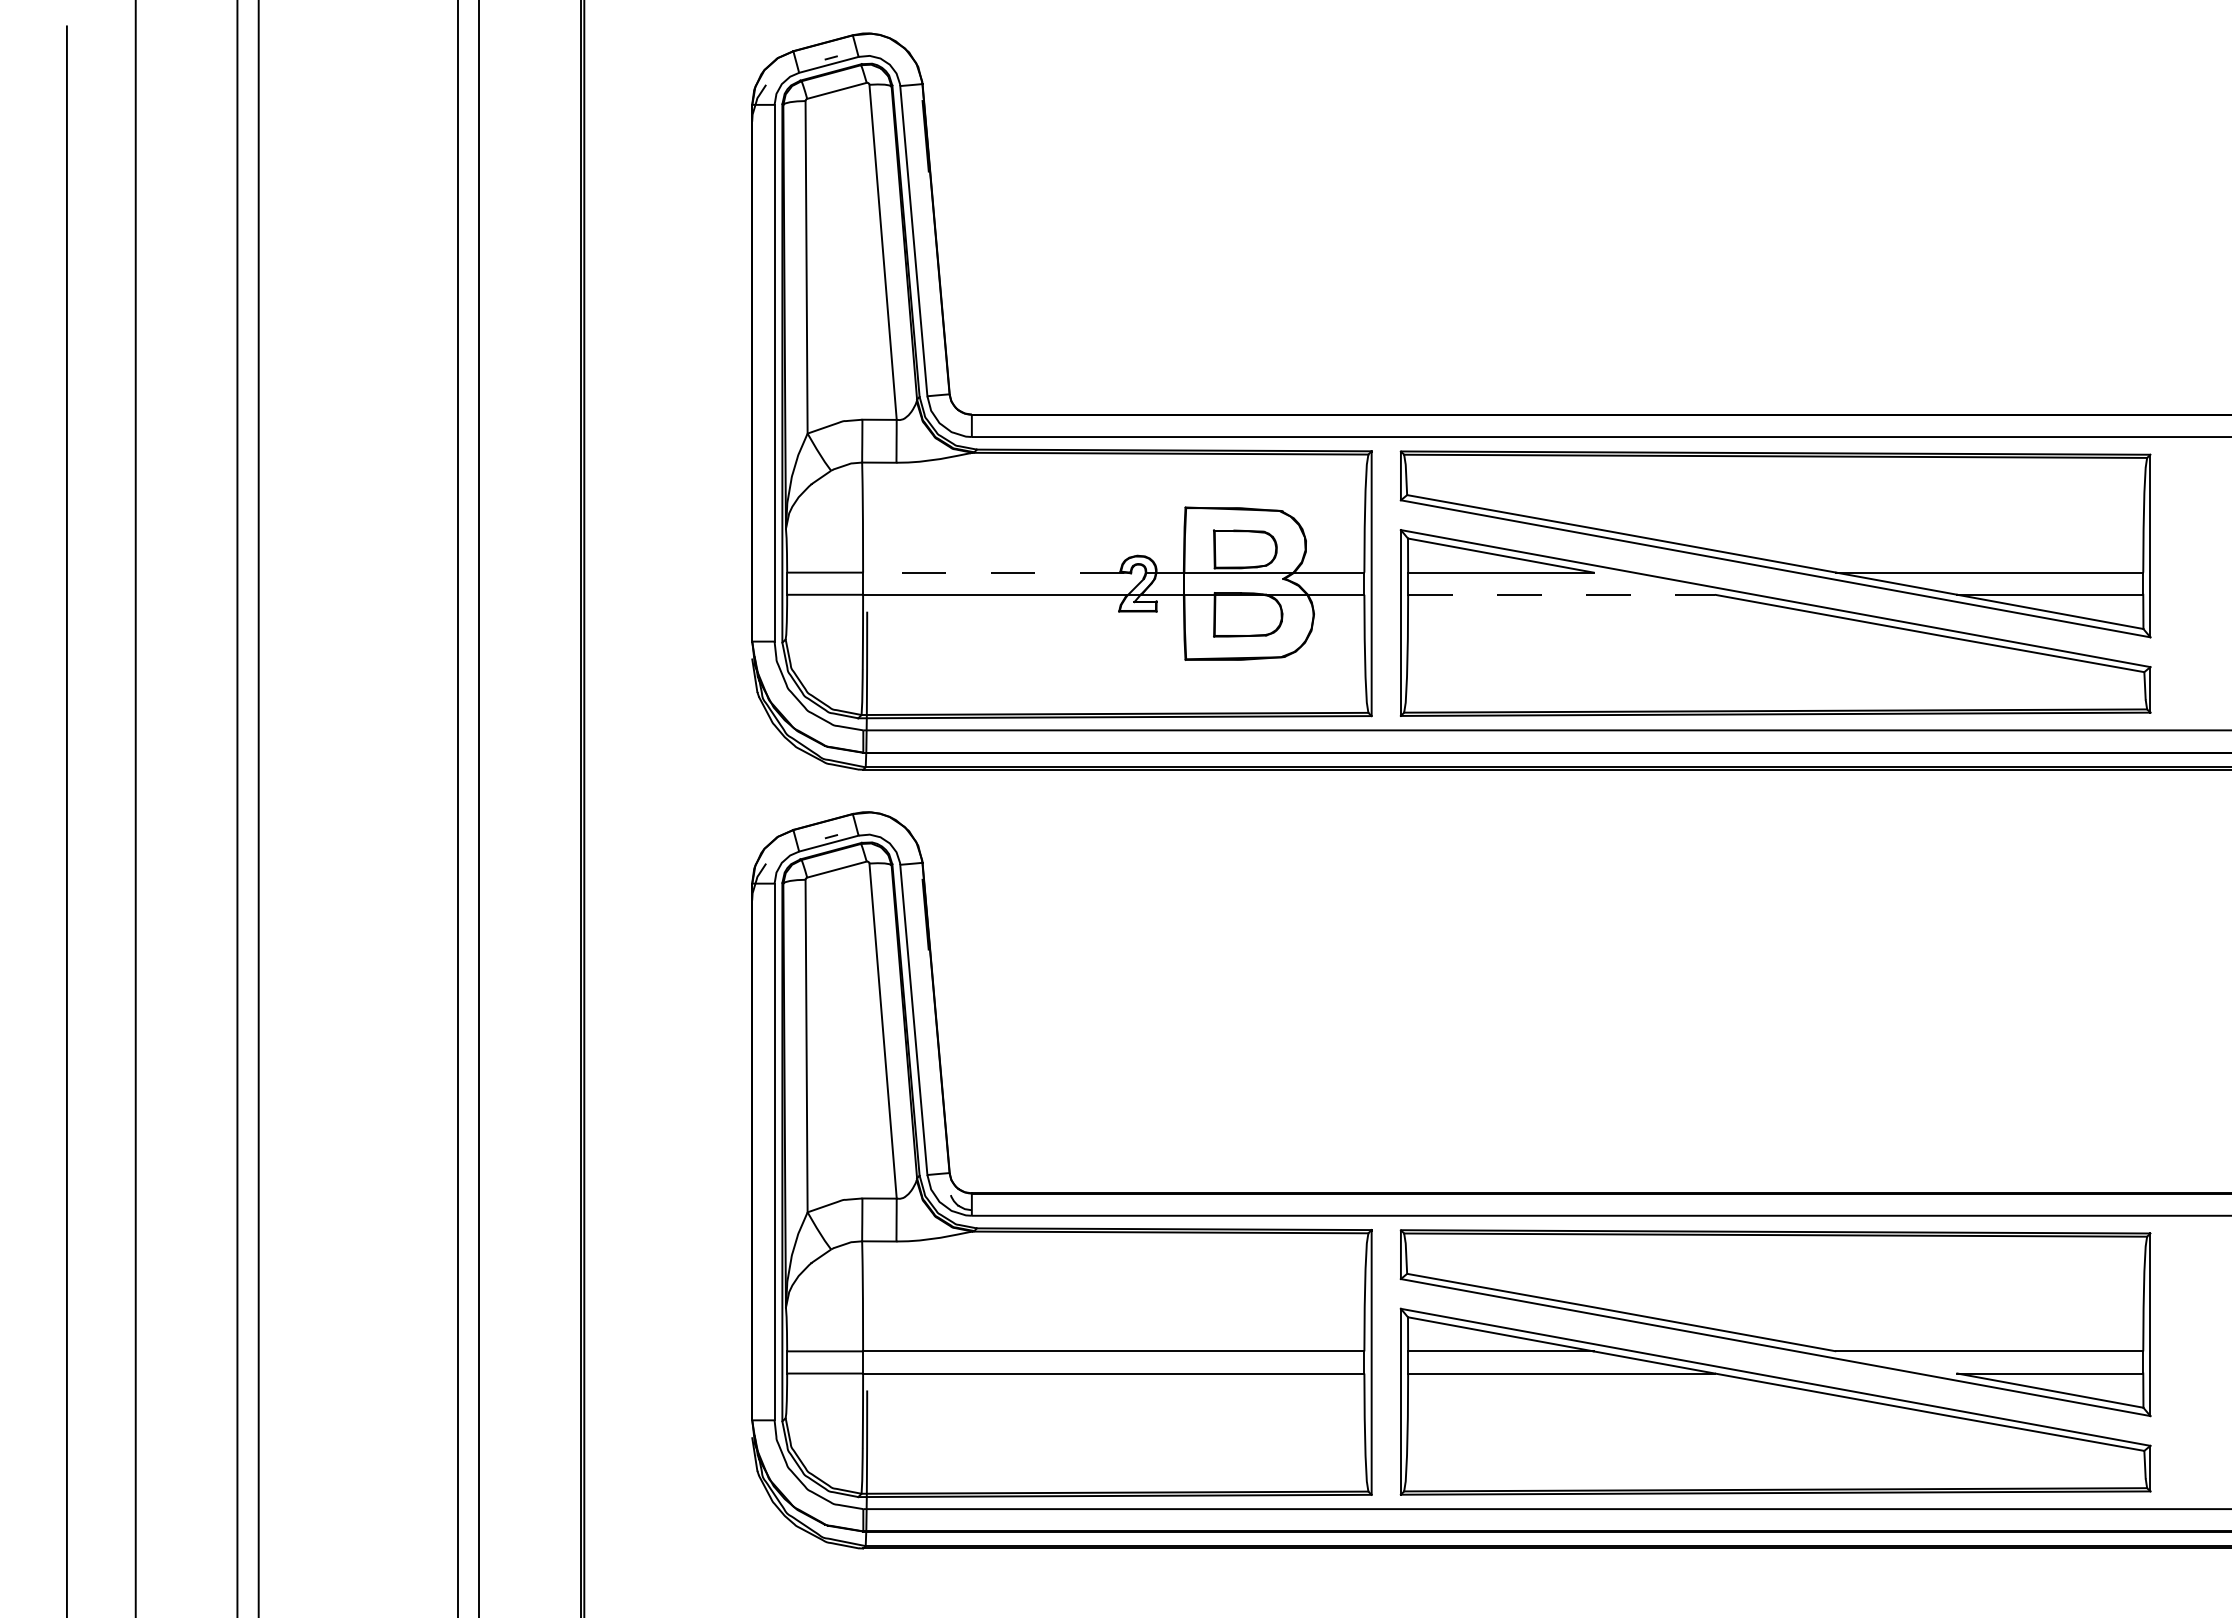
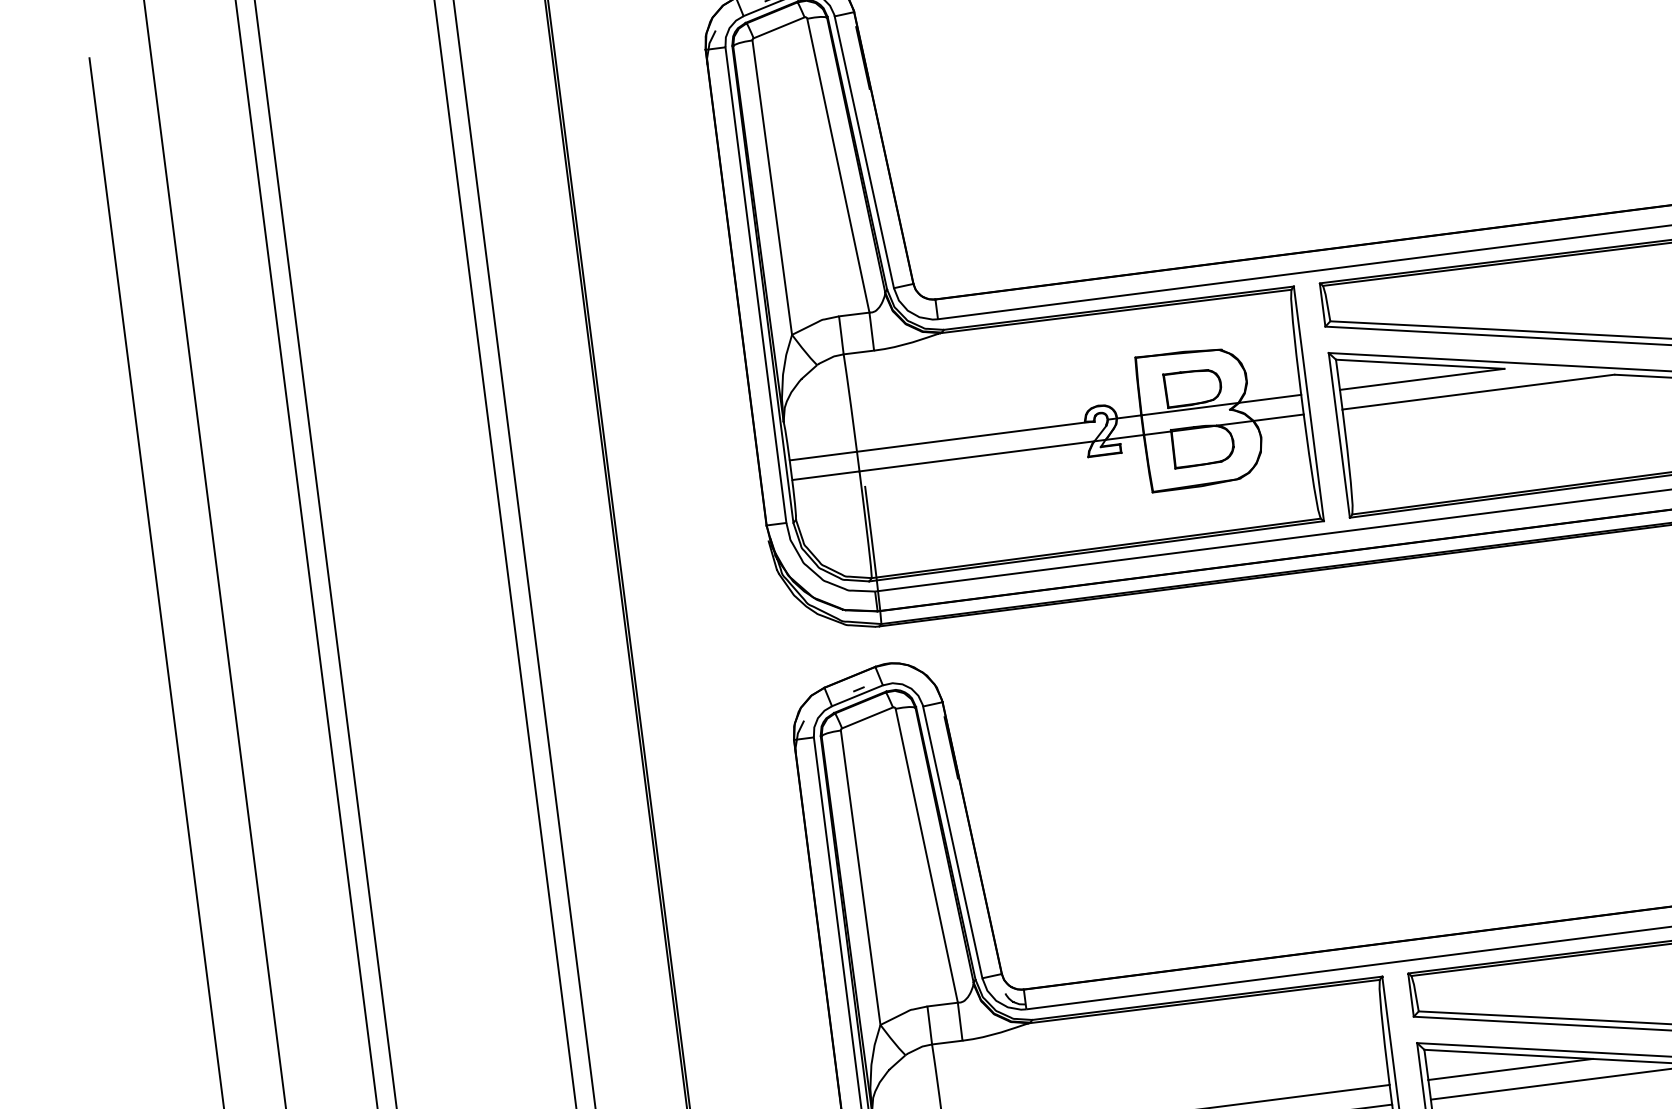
line: (993, 572) -> (972, 436), dashed -> solid
line: (1562, 594) -> (1479, 391), dashed -> solid

